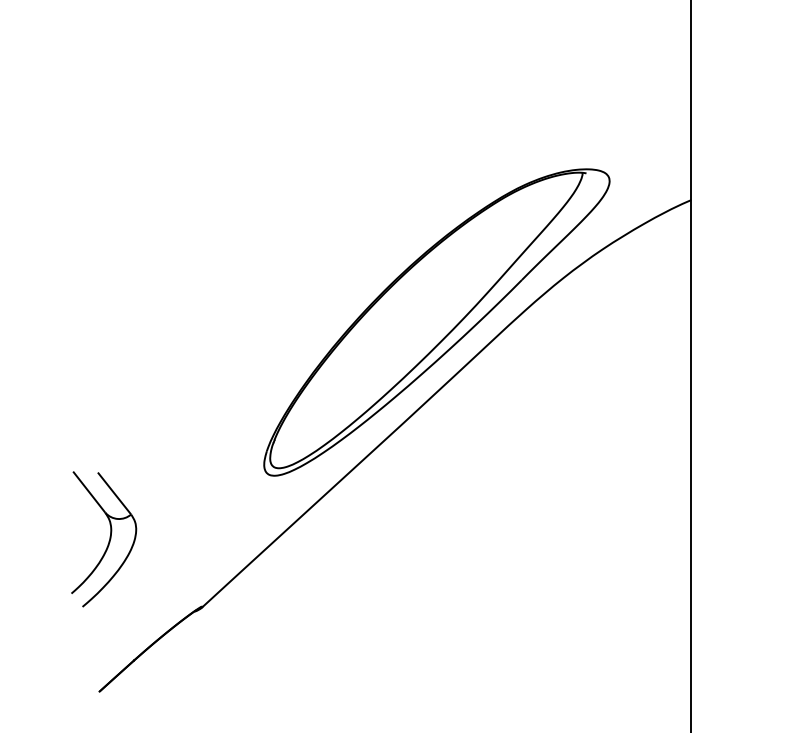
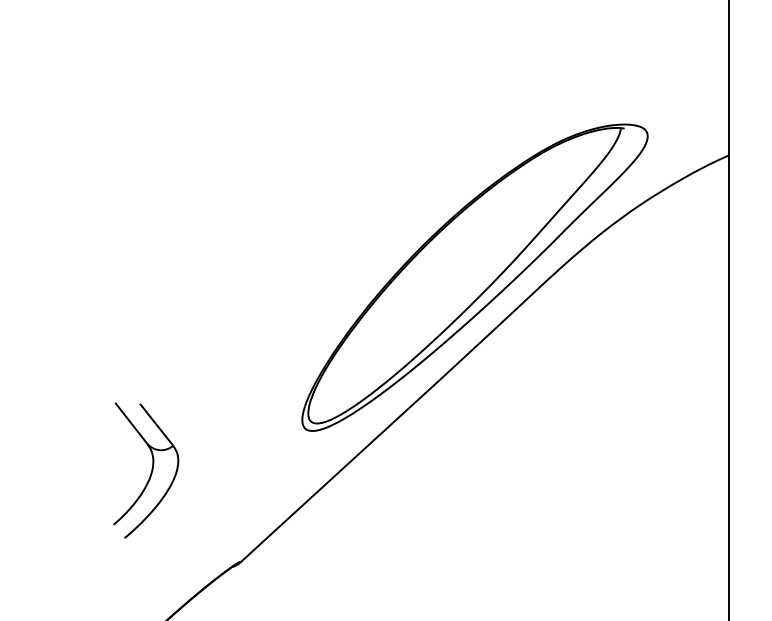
part: (104, 539) -> (146, 470), moved

